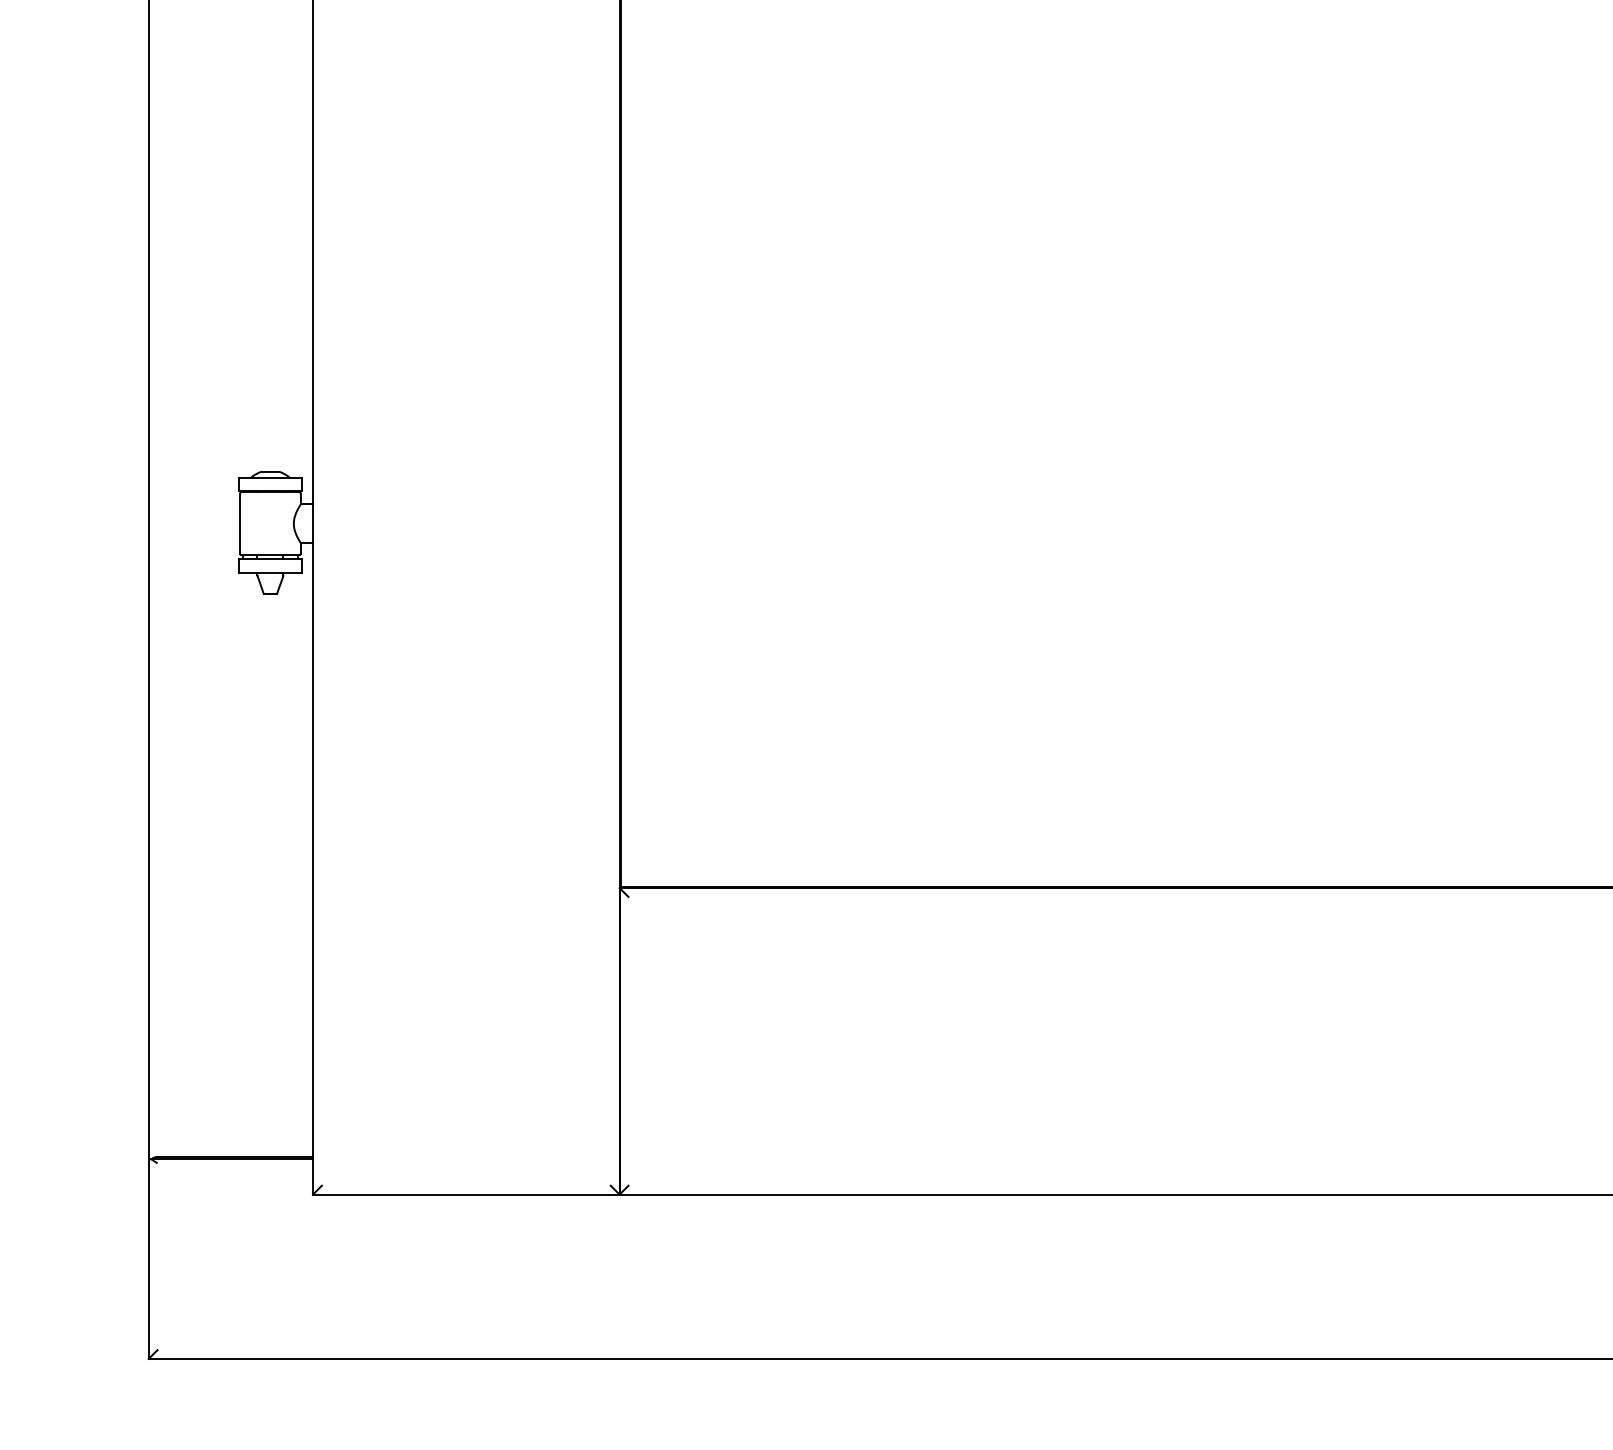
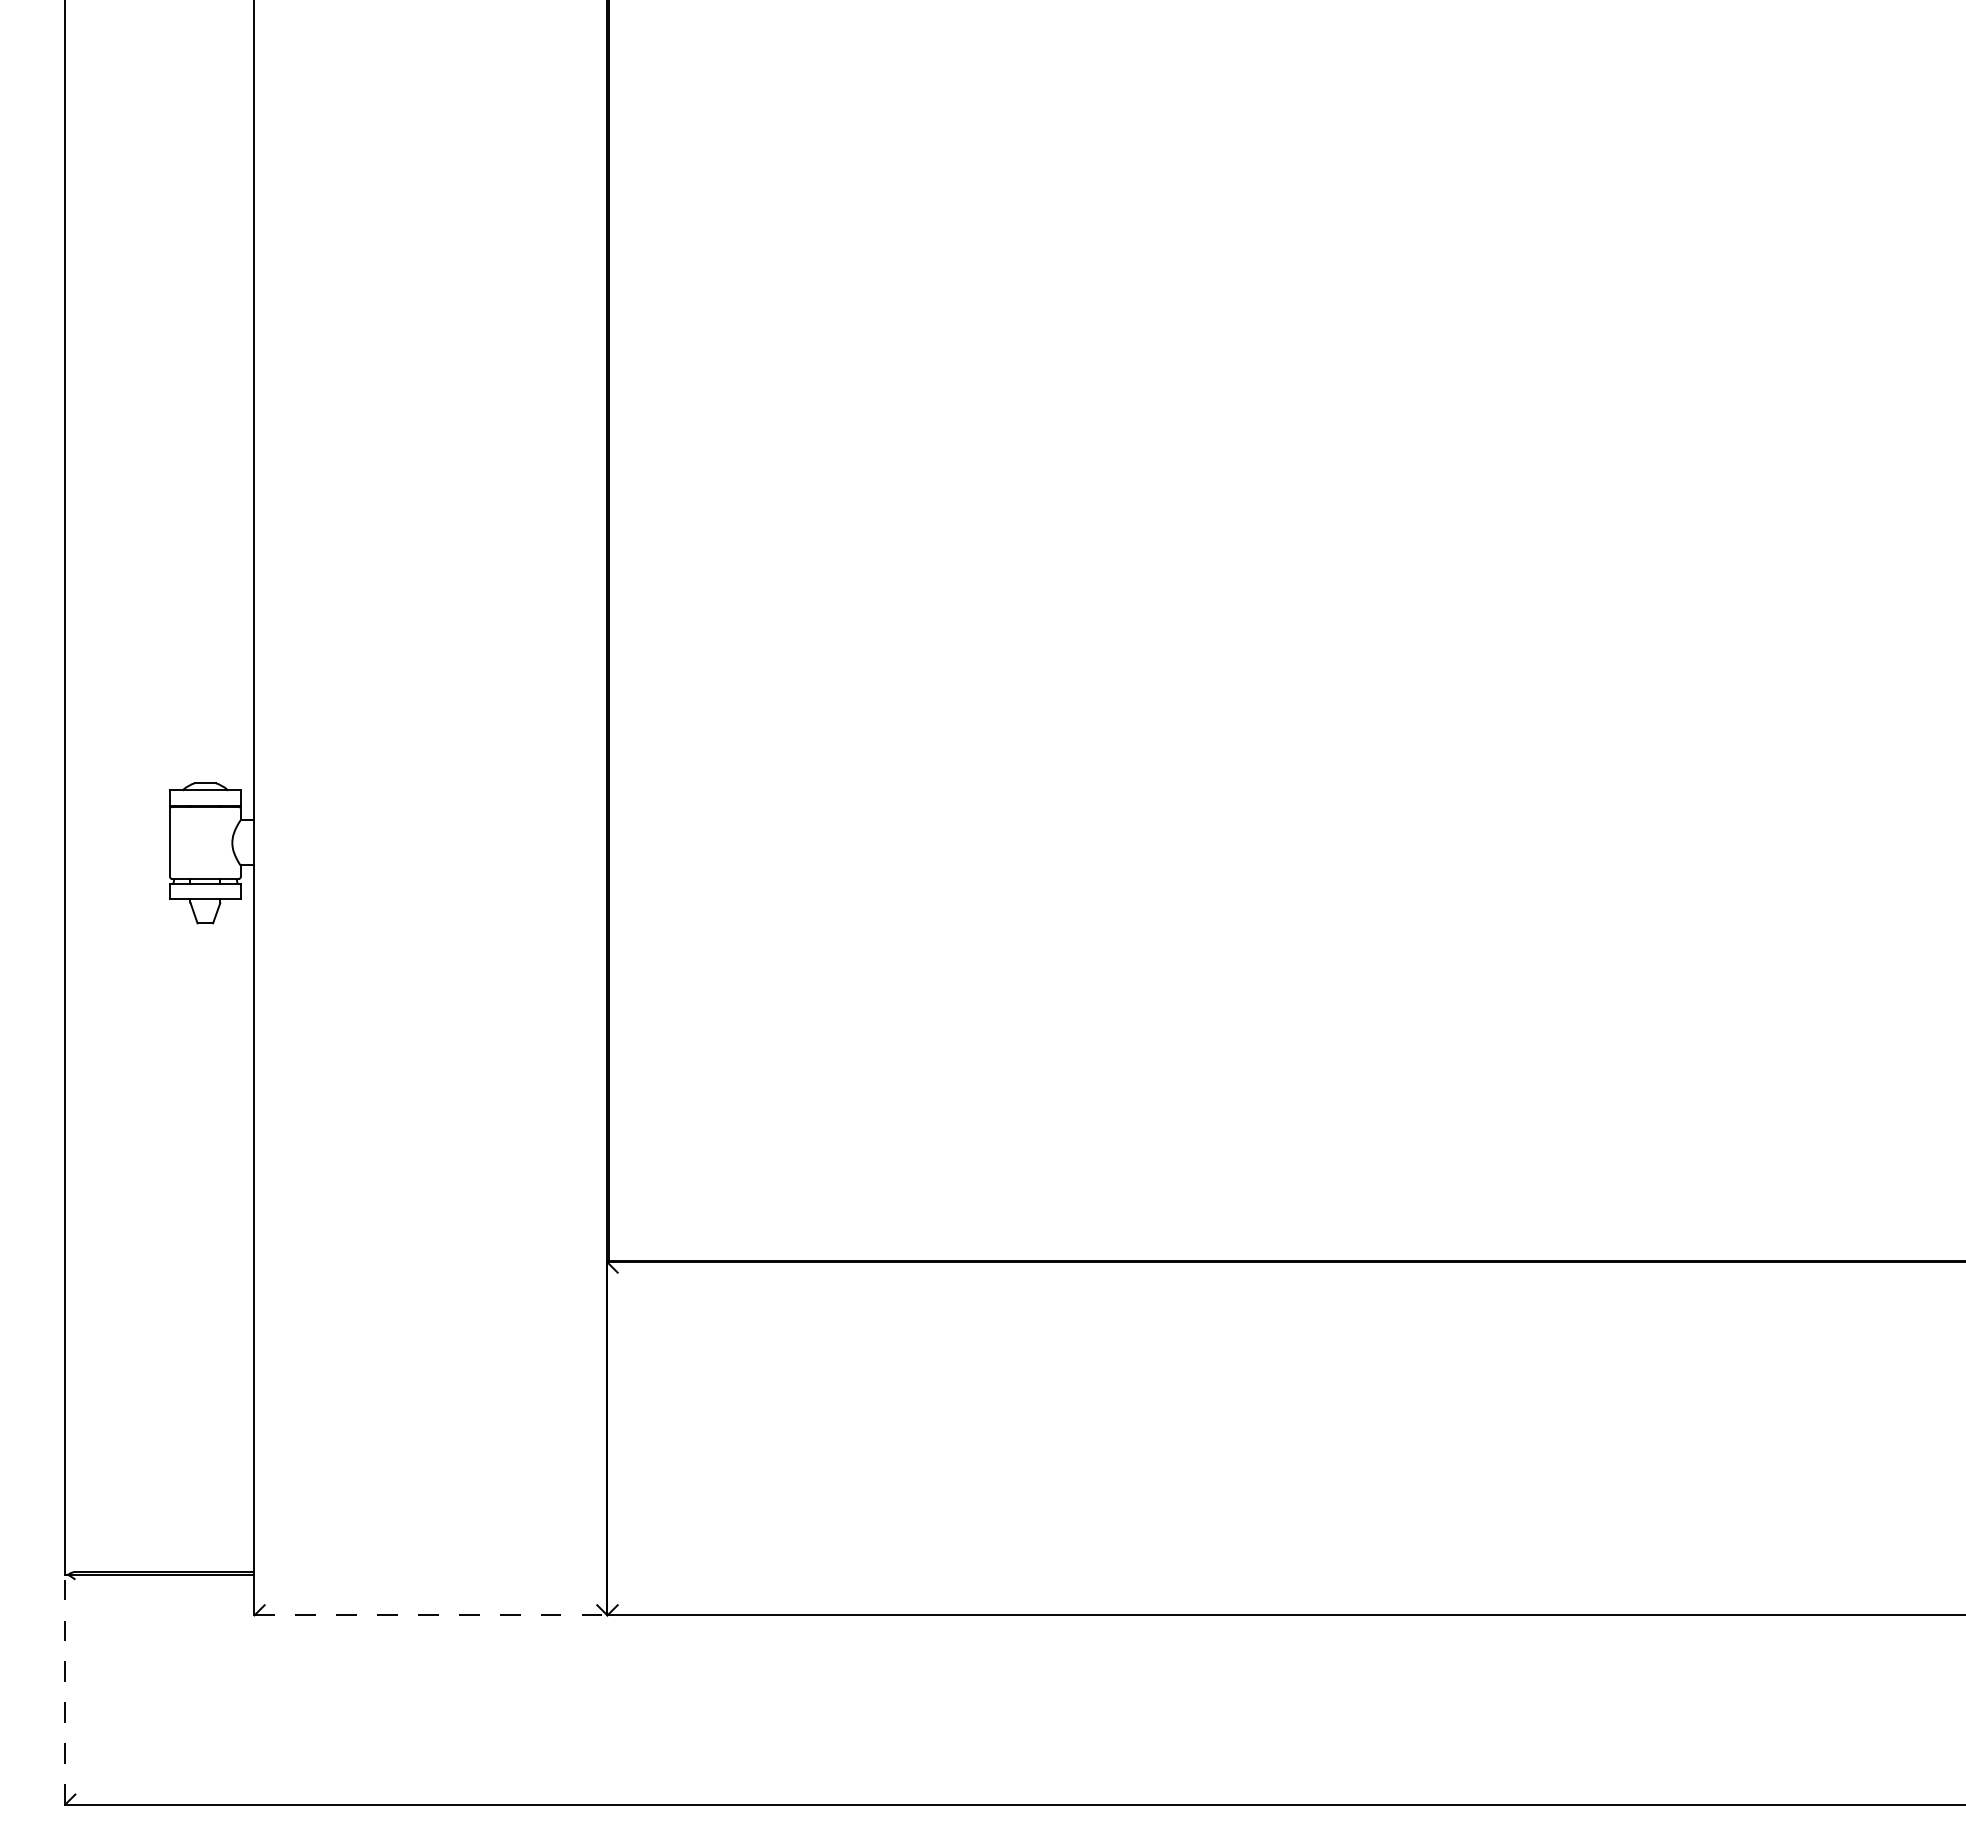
line: (465, 1194) -> (430, 1615), solid -> dashed
line: (148, 1258) -> (65, 1689), solid -> dashed

